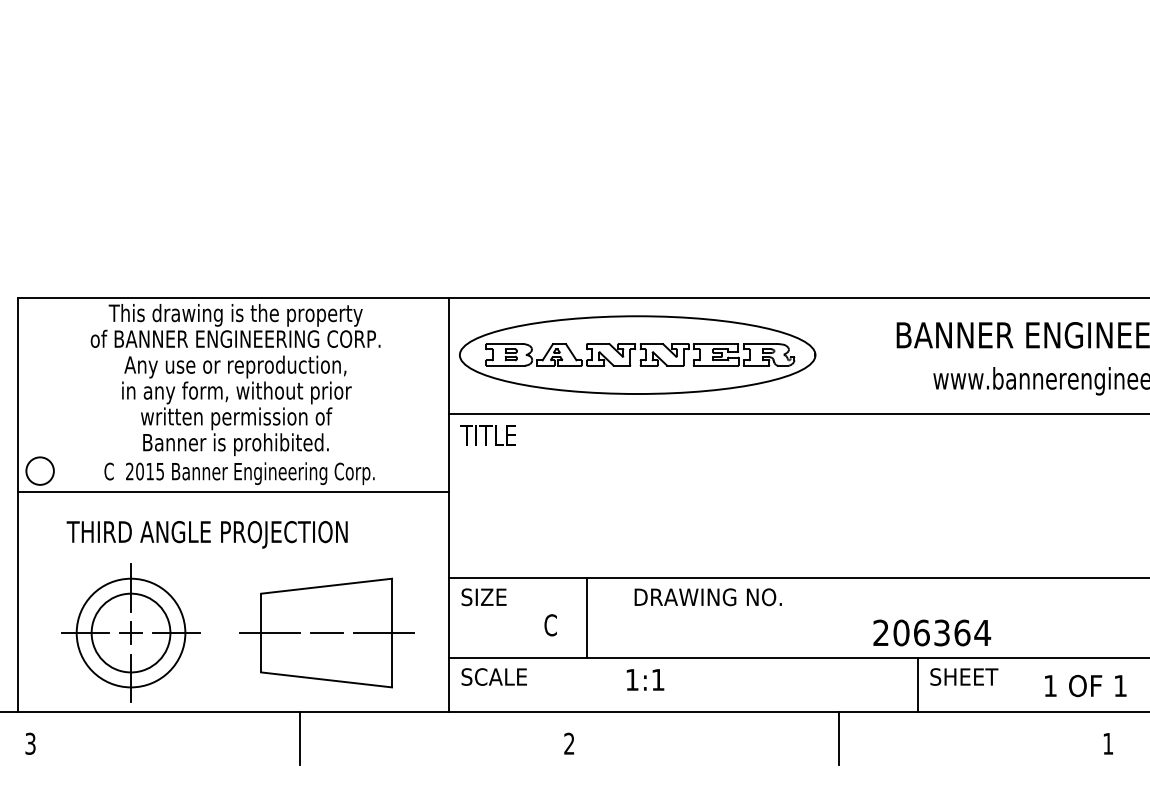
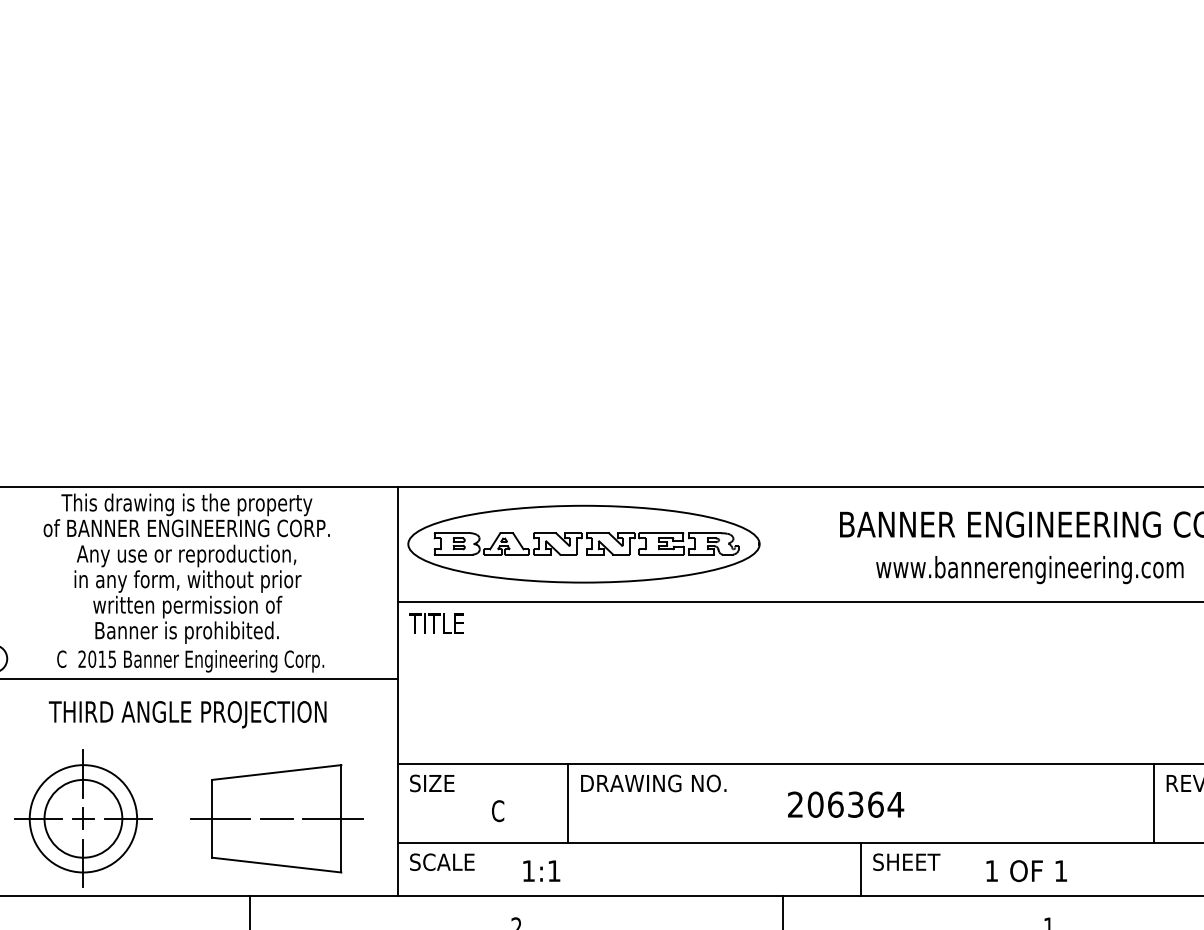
text: (207, 534) -> (187, 714), moved
line: (587, 617) -> (568, 803), moved
text: (932, 632) -> (846, 804), moved
text: (645, 679) -> (541, 870), moved

